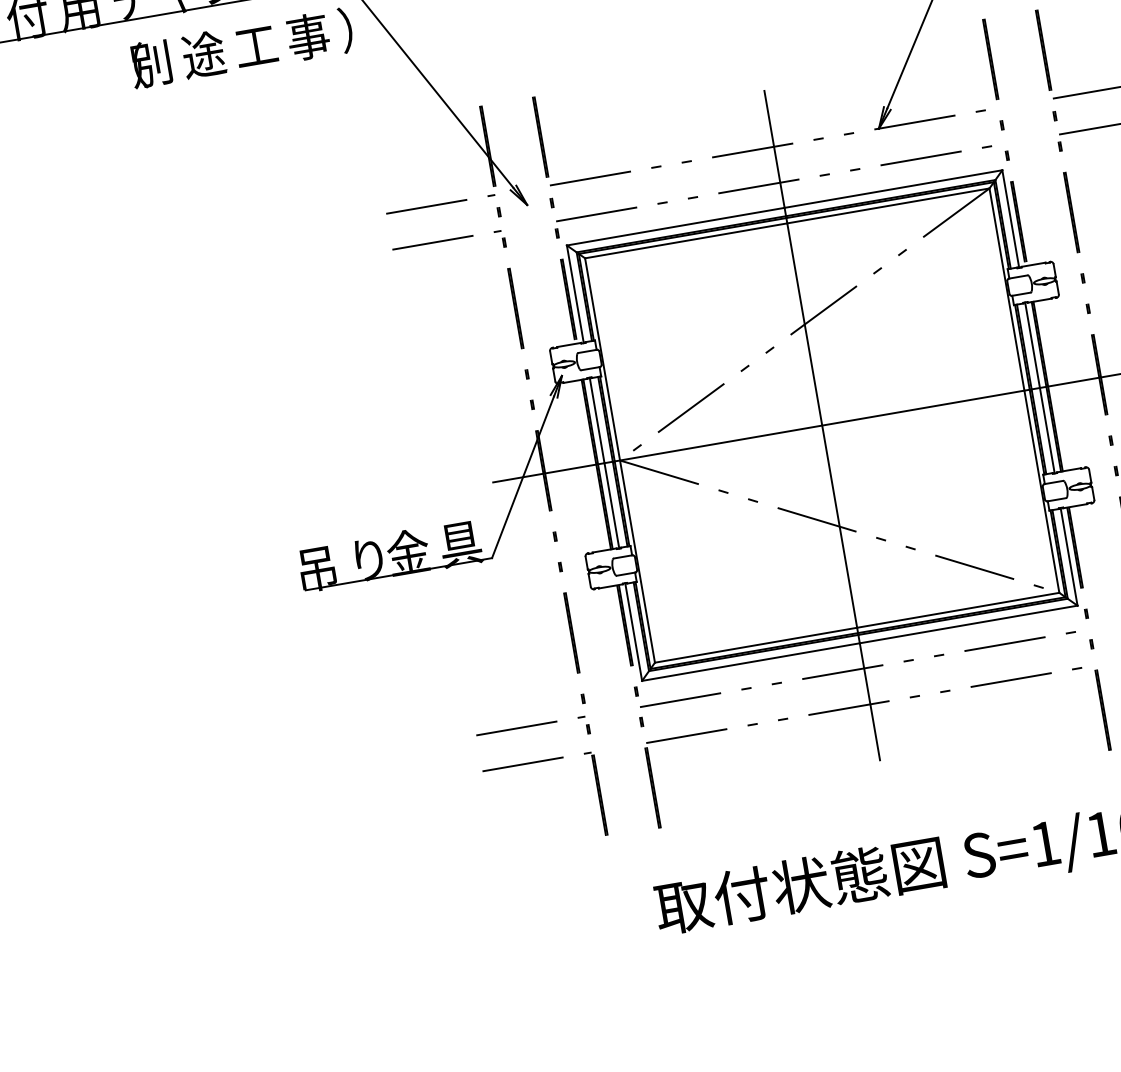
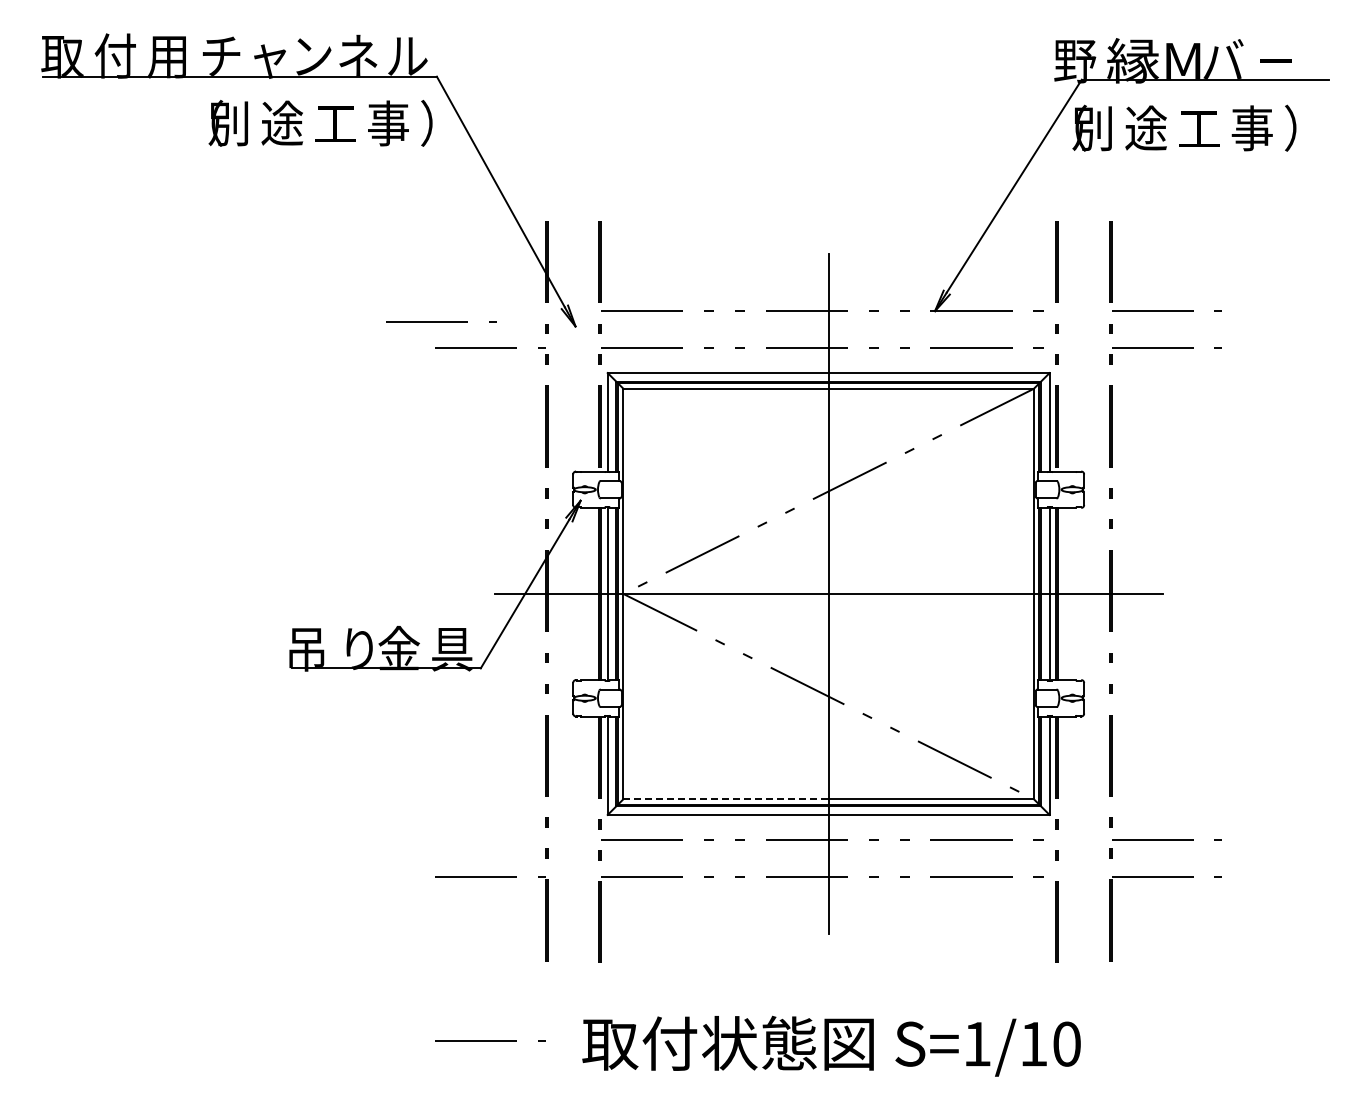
line: (440, 203) -> (441, 321), moved
line: (756, 645) -> (726, 799), solid -> dashed
line: (530, 725) -> (490, 1040), moved

